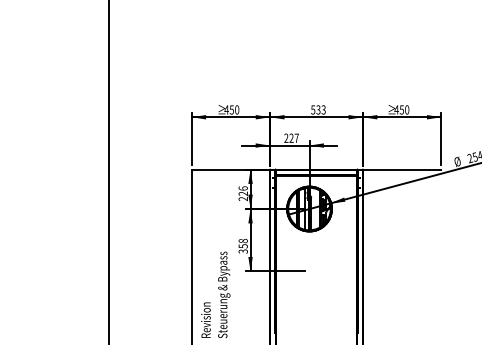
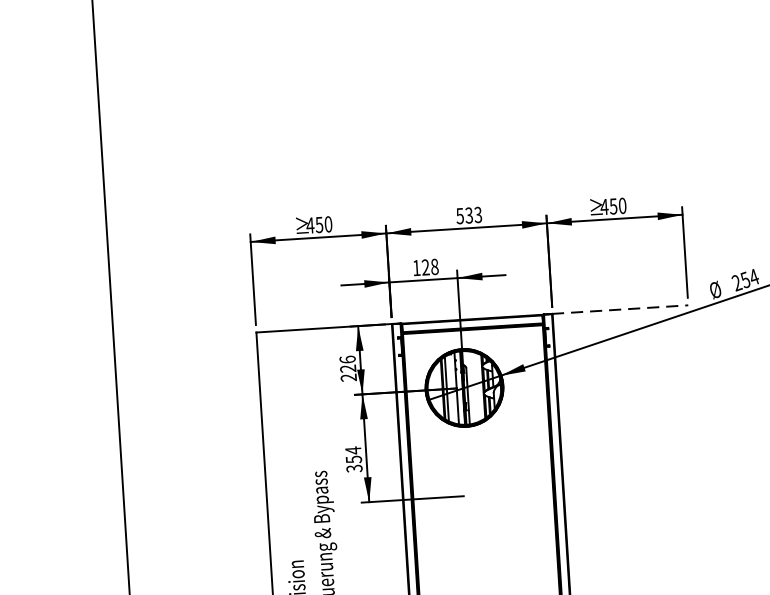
text: (291, 137) -> (425, 266), 227 -> 128
line: (402, 169) -> (621, 309), solid -> dashed
text: (242, 240) -> (351, 449), 358 -> 354

